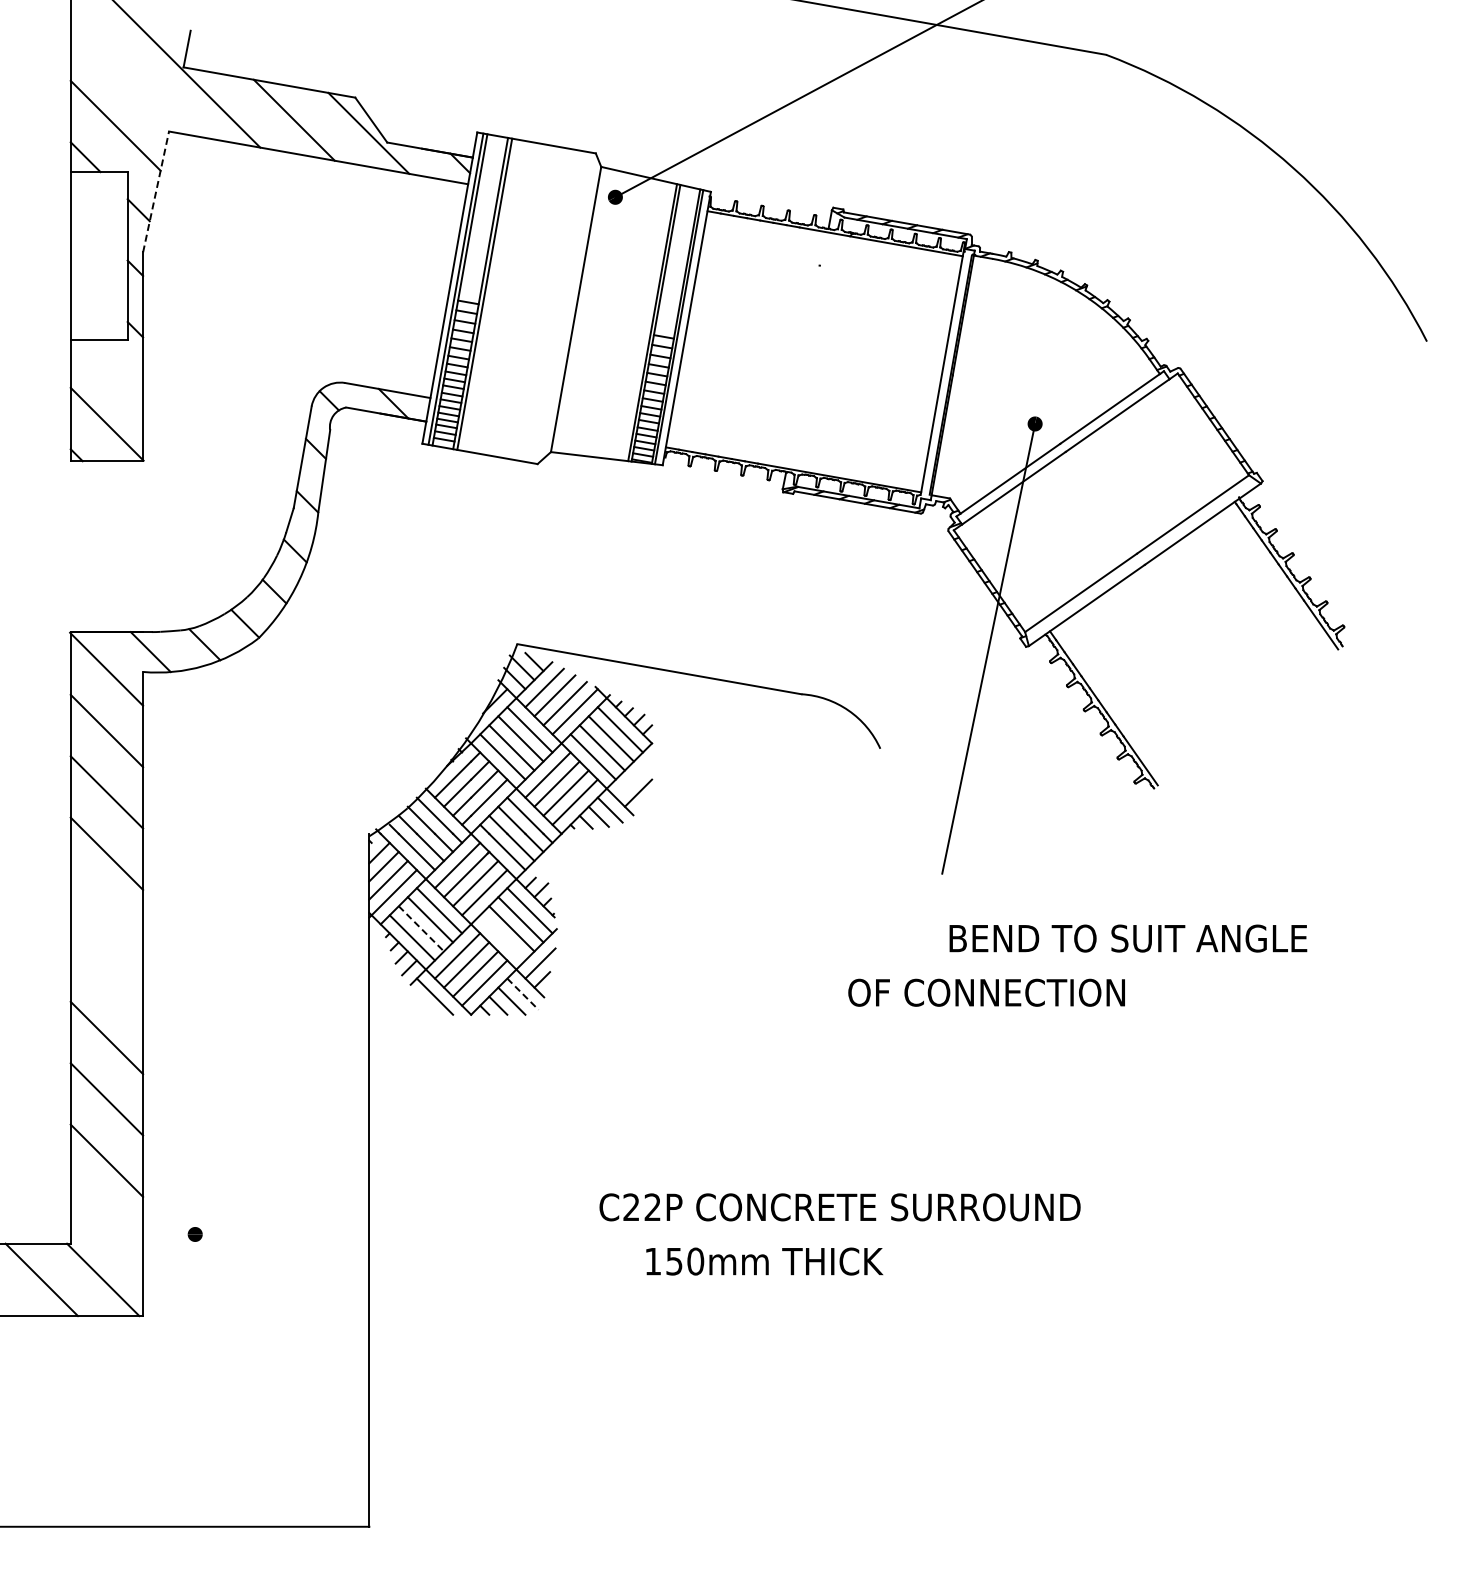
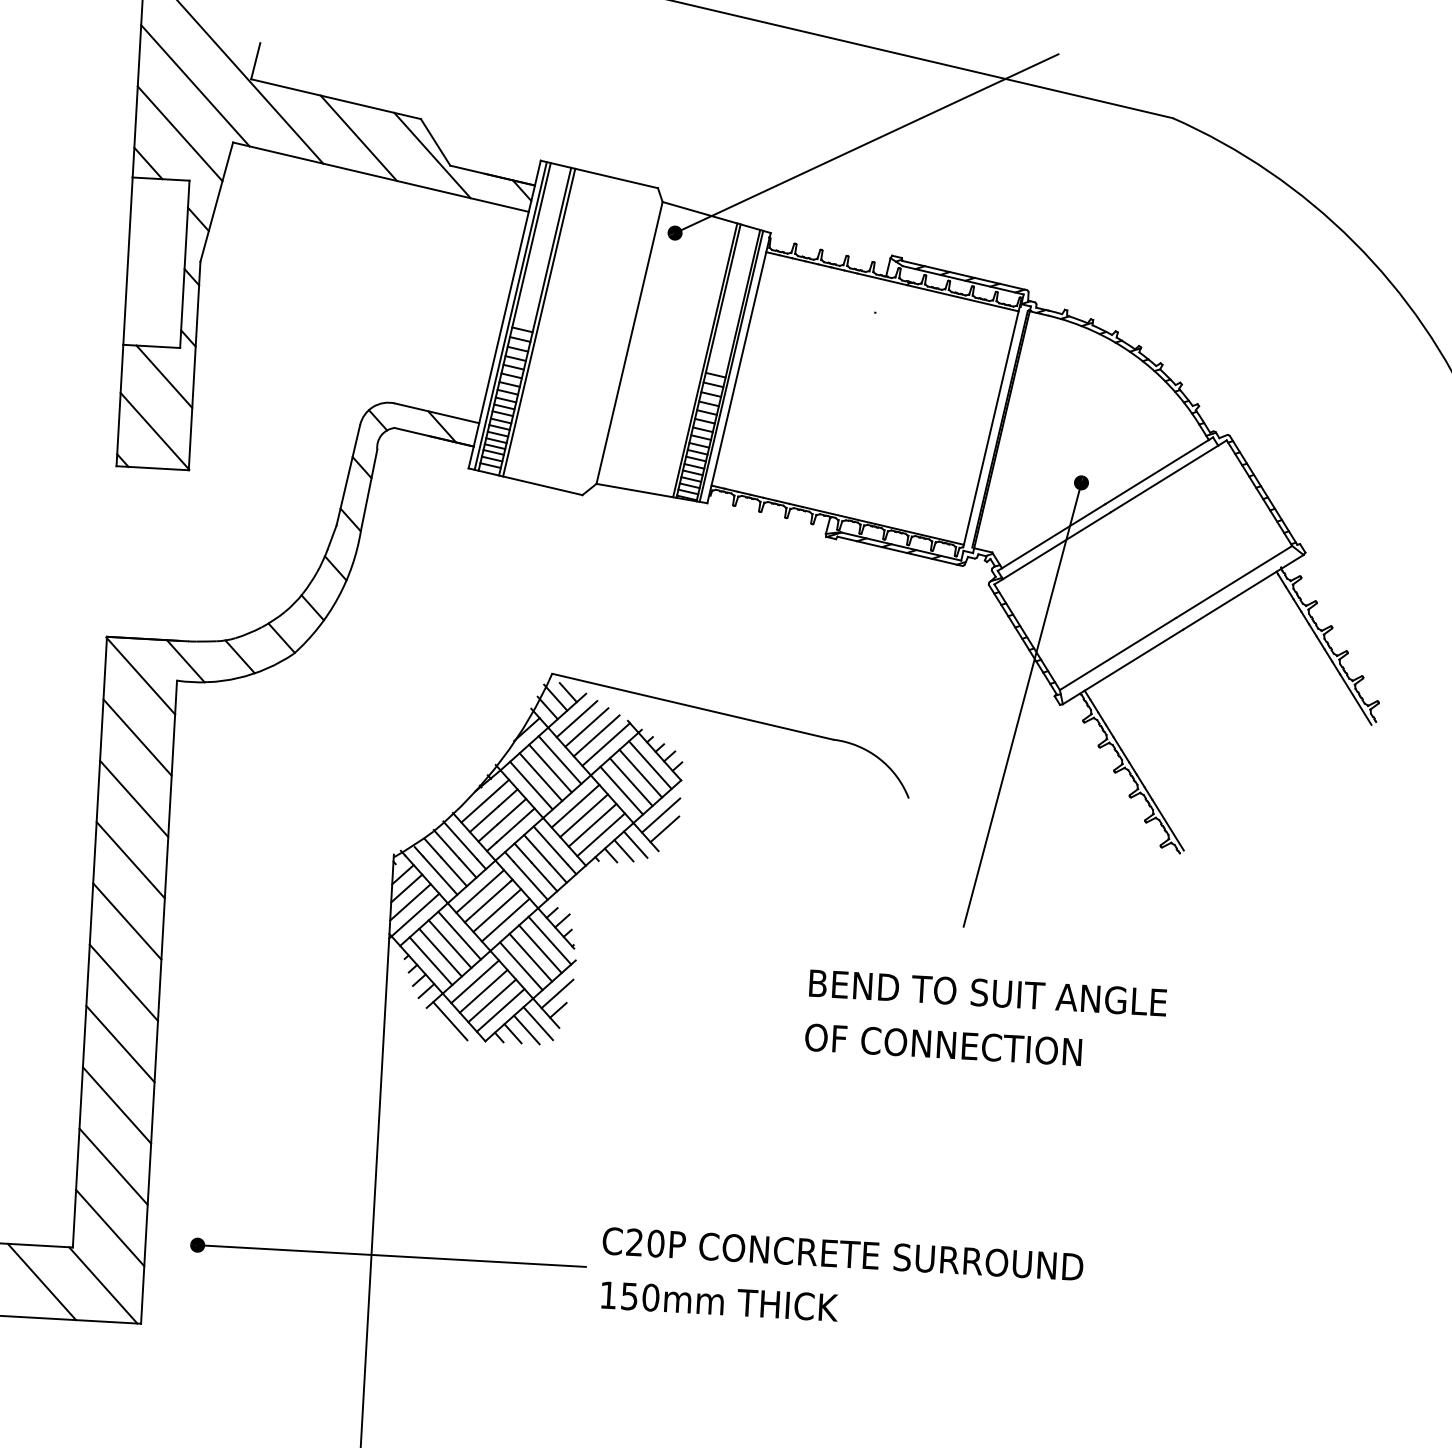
line: (127, 76) -> (194, 85), added
line: (156, 191) -> (217, 201), dashed -> solid
line: (113, 368) -> (164, 376), added
line: (633, 779) -> (660, 815), added
line: (106, 915) -> (126, 921), added
line: (421, 928) -> (440, 952), dashed -> solid
line: (502, 937) -> (521, 965), added
text: (1128, 938) -> (988, 992), moved
line: (106, 976) -> (123, 982), added
text: (986, 992) -> (943, 1044), moved
line: (523, 994) -> (538, 1023), dashed -> solid
text: (652, 1207) -> (655, 1243), C22P -> C20P
line: (106, 1222) -> (109, 1228), added
line: (389, 1234) -> (391, 1256), added
text: (764, 1261) -> (719, 1301), moved

